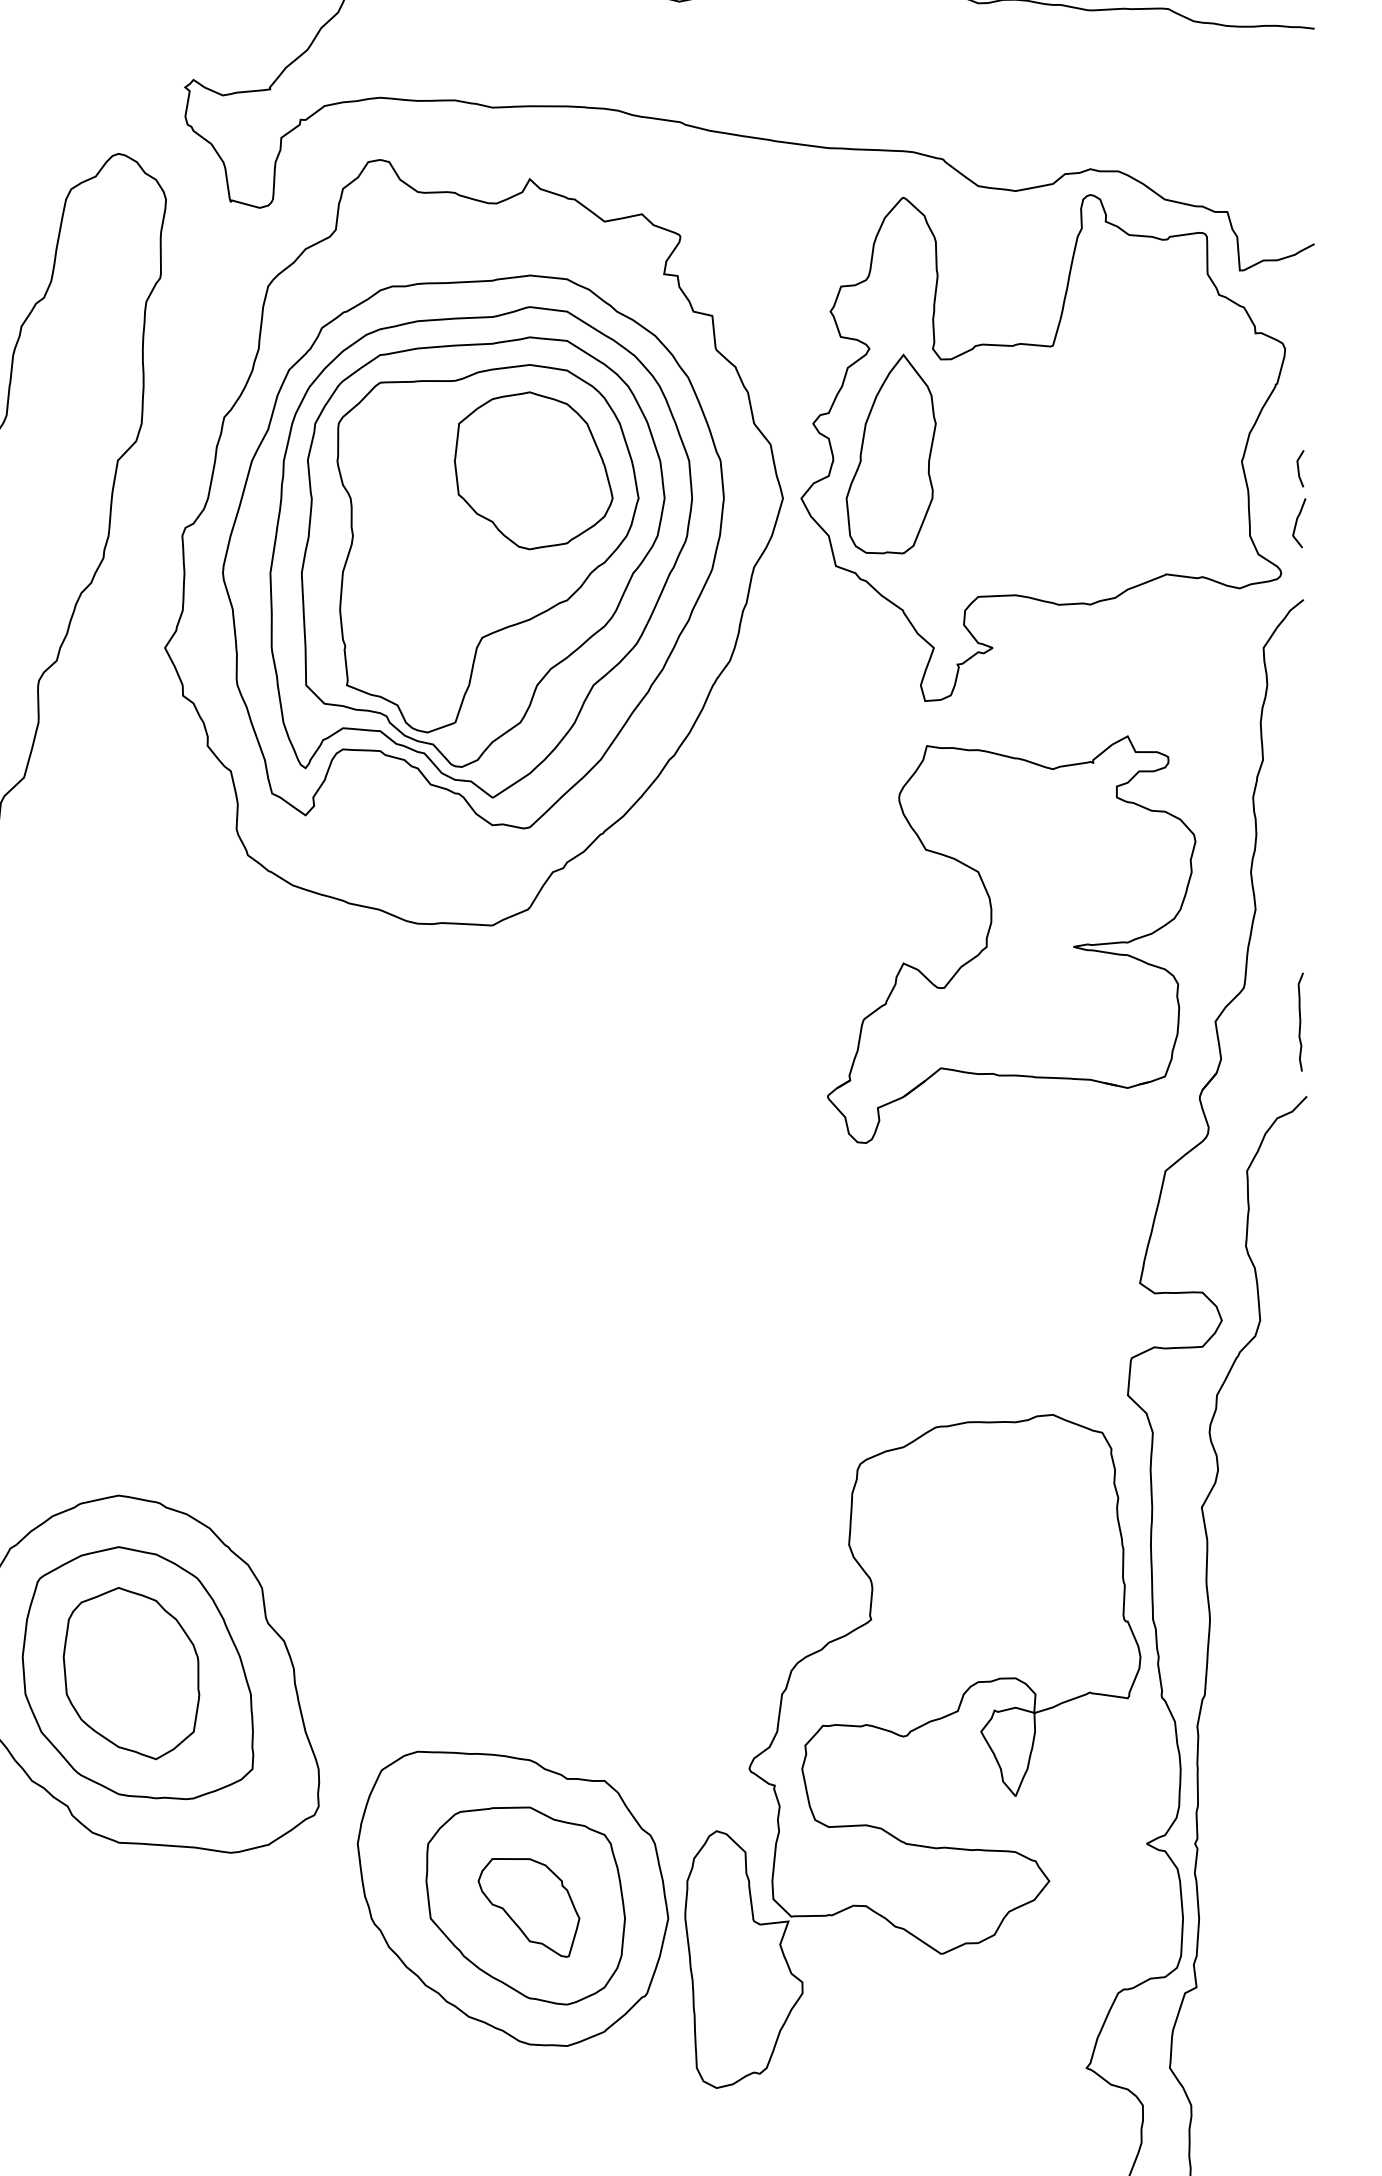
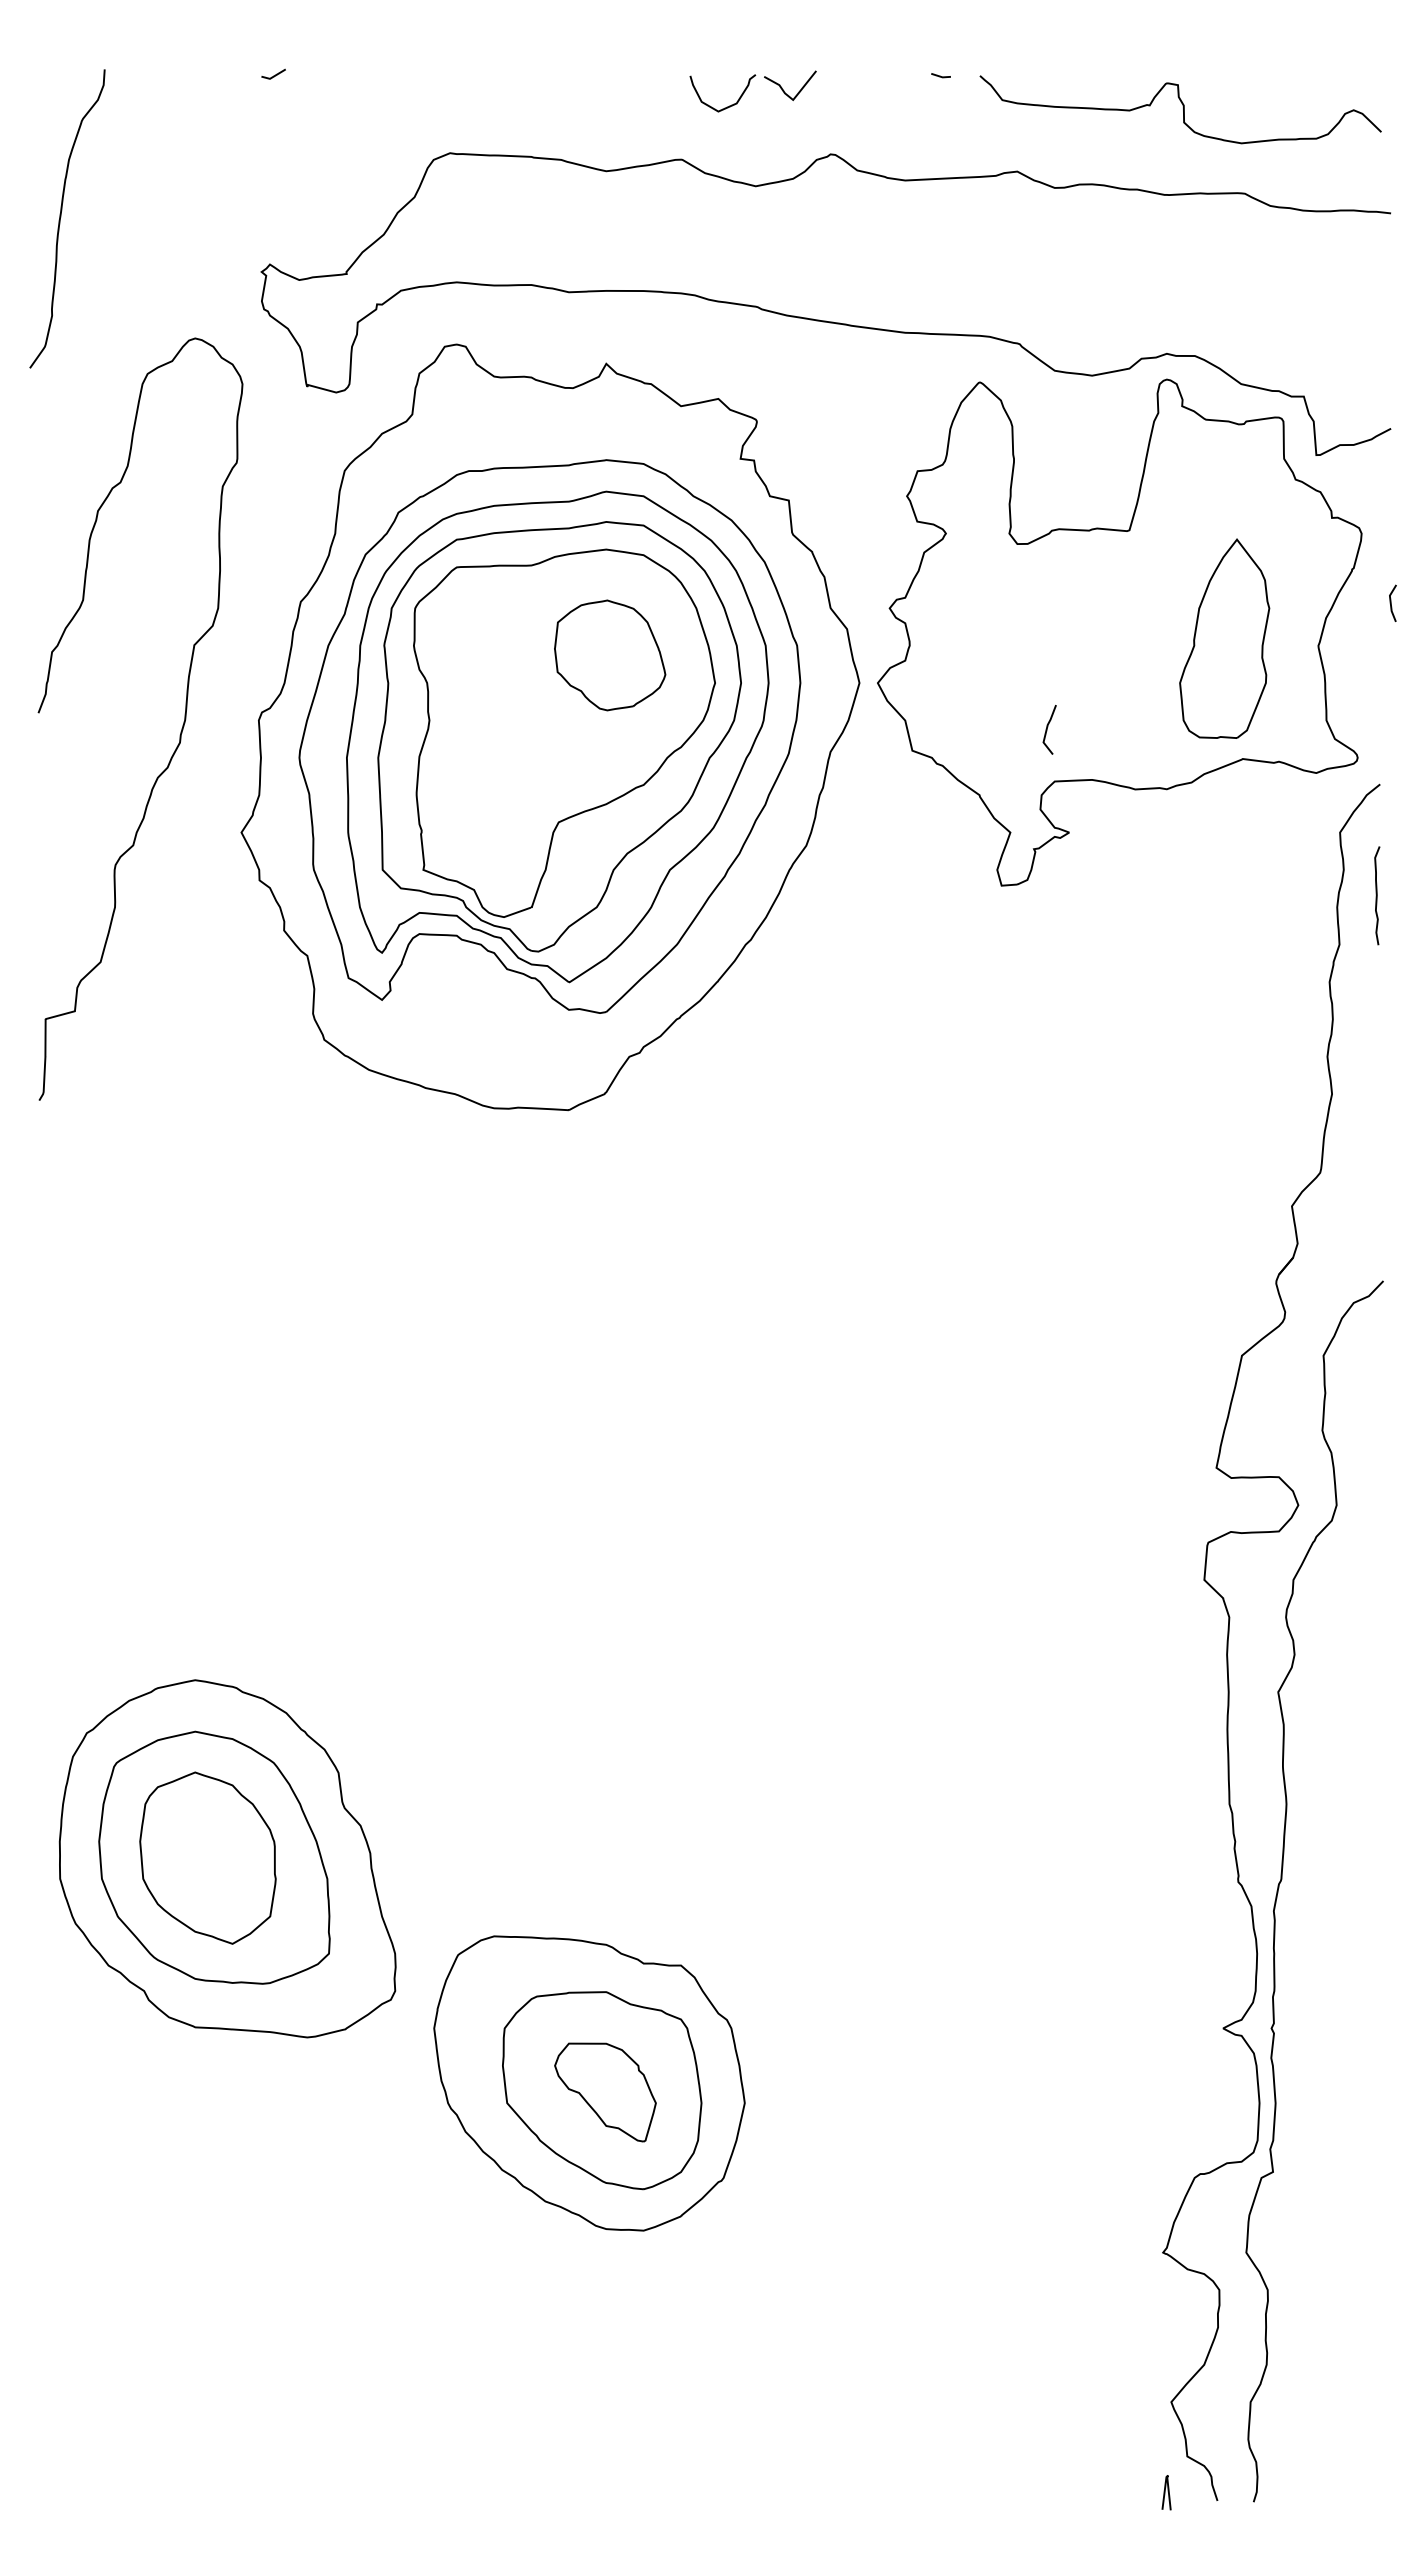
part: (891, 453) -> (1224, 638), moved
line: (1299, 467) -> (1391, 602), moved
part: (533, 470) -> (609, 655), size x0.7
line: (1297, 522) -> (1047, 729), moved
part: (1011, 938) -> (1087, 1123), removed
curve: (1301, 1021) -> (1377, 895), moved
part: (907, 1736) -> (983, 1921), removed

